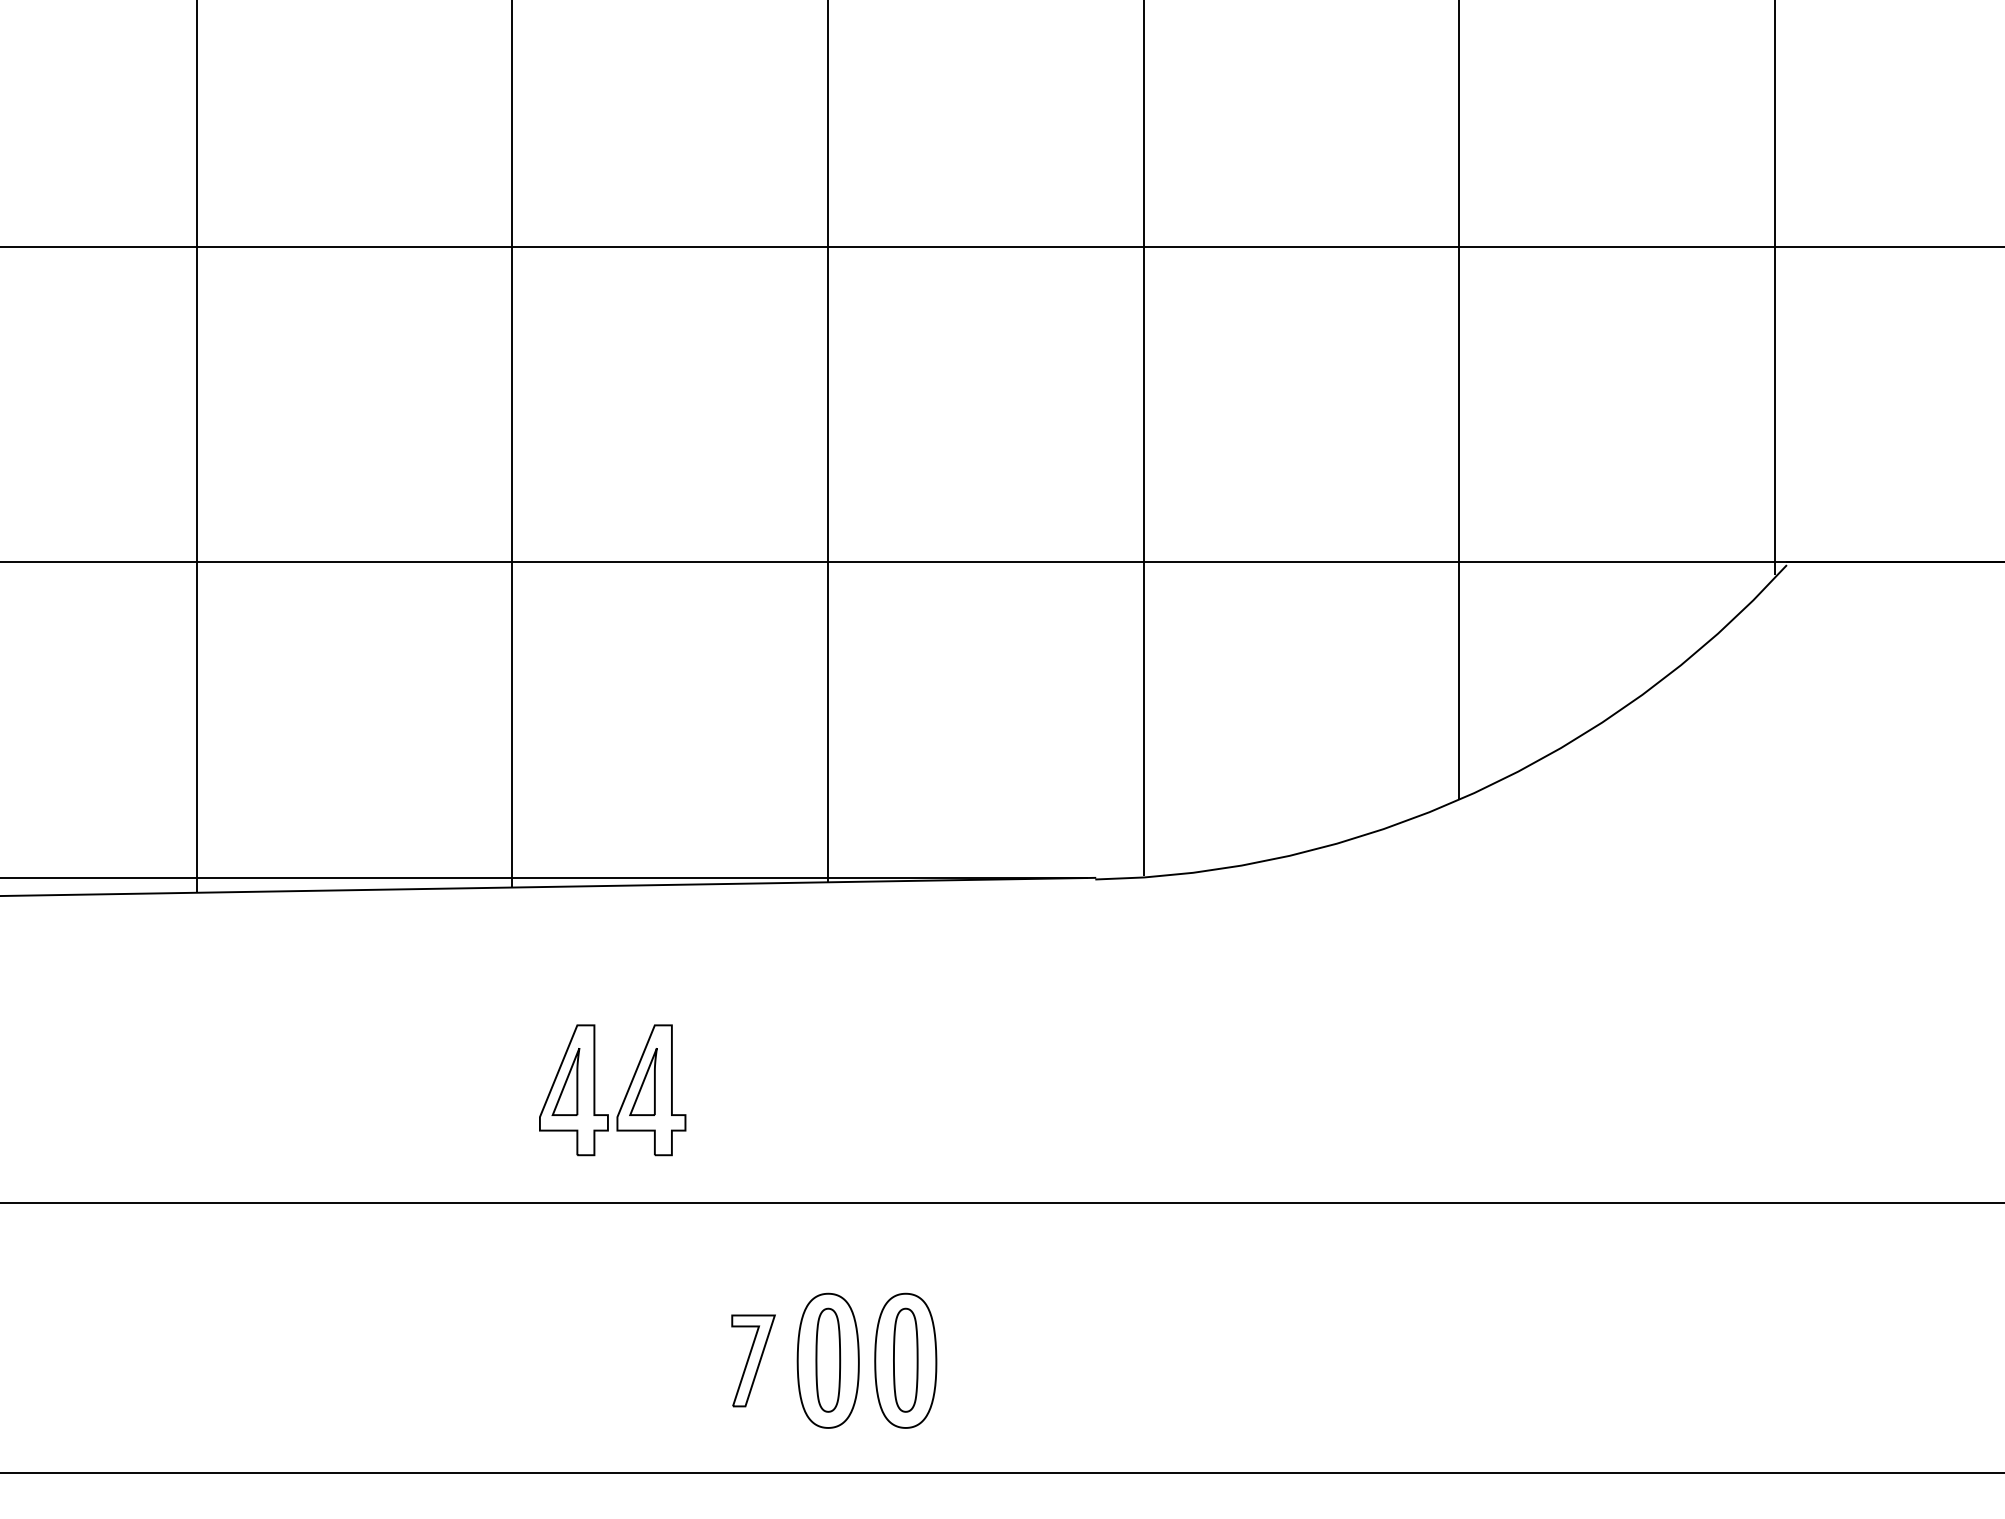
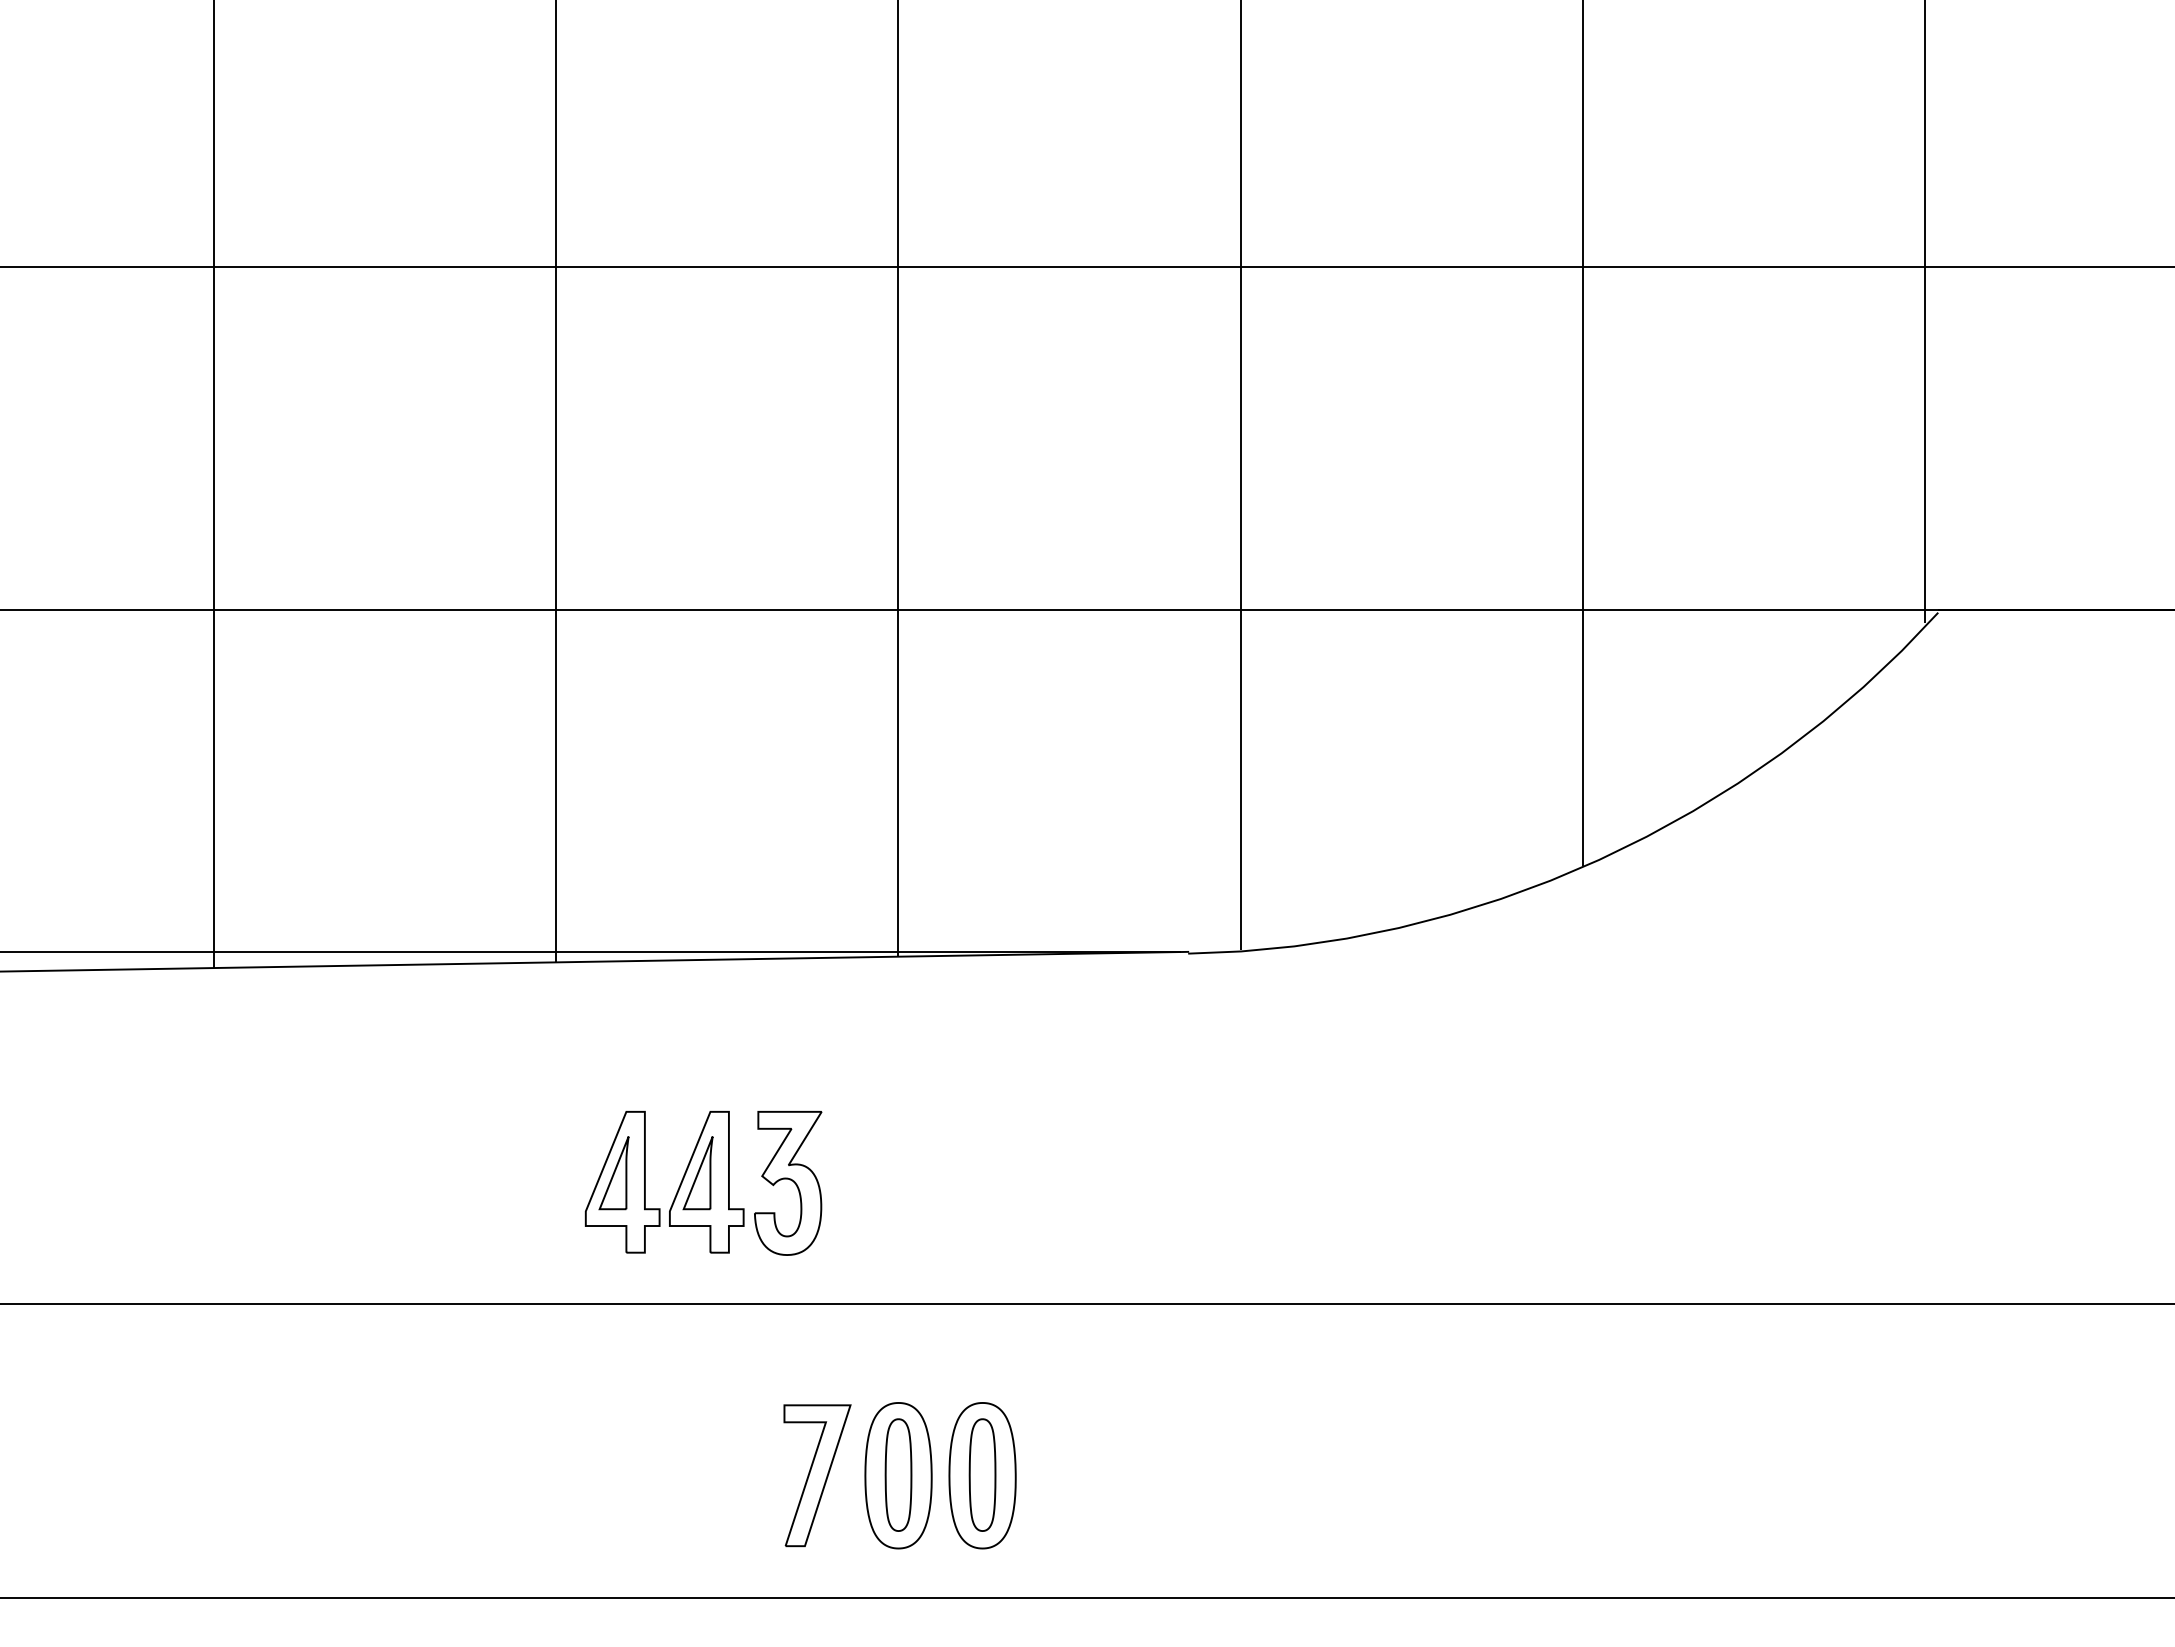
part: (726, 1091) -> (788, 1183), added
part: (753, 1360) -> (817, 1475), size x1.43

